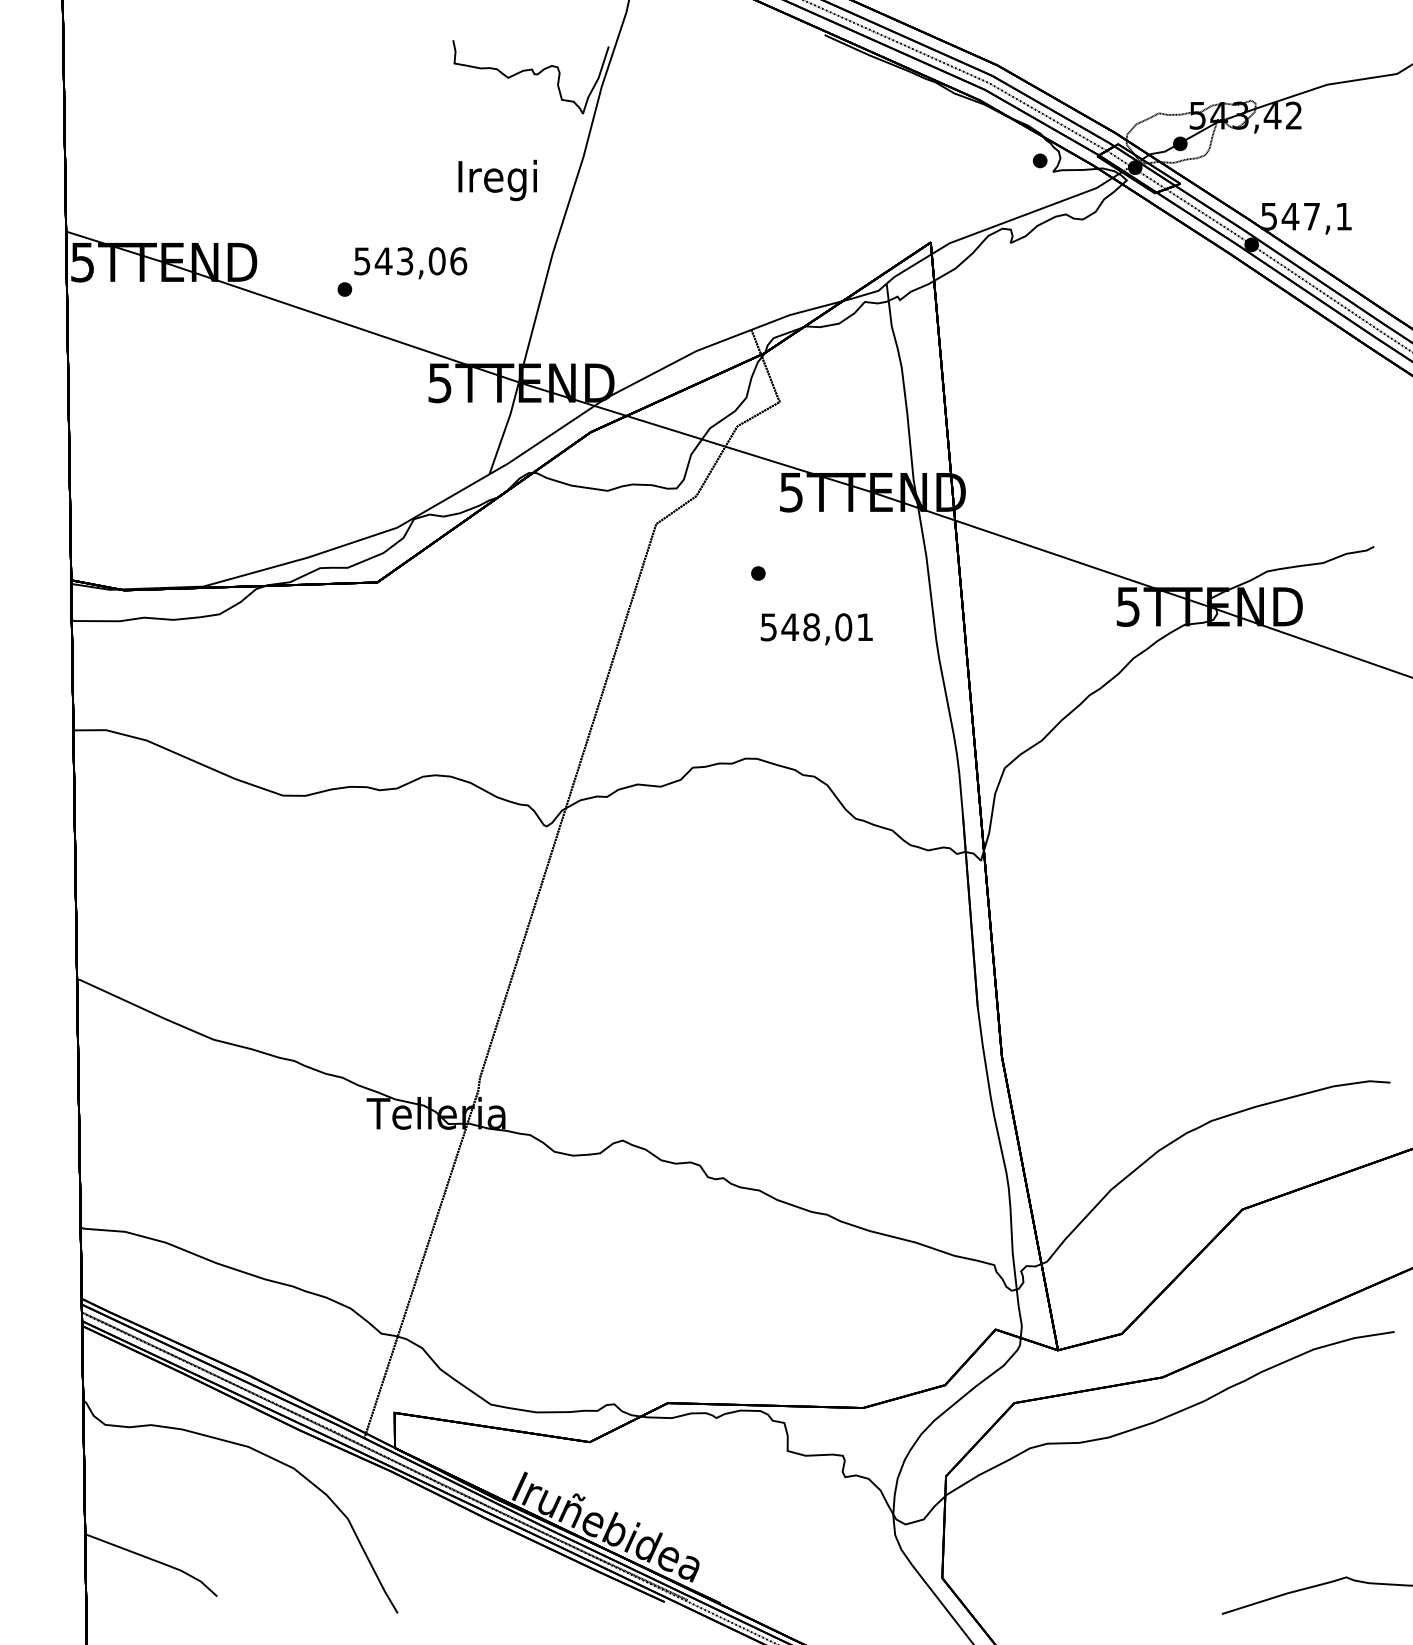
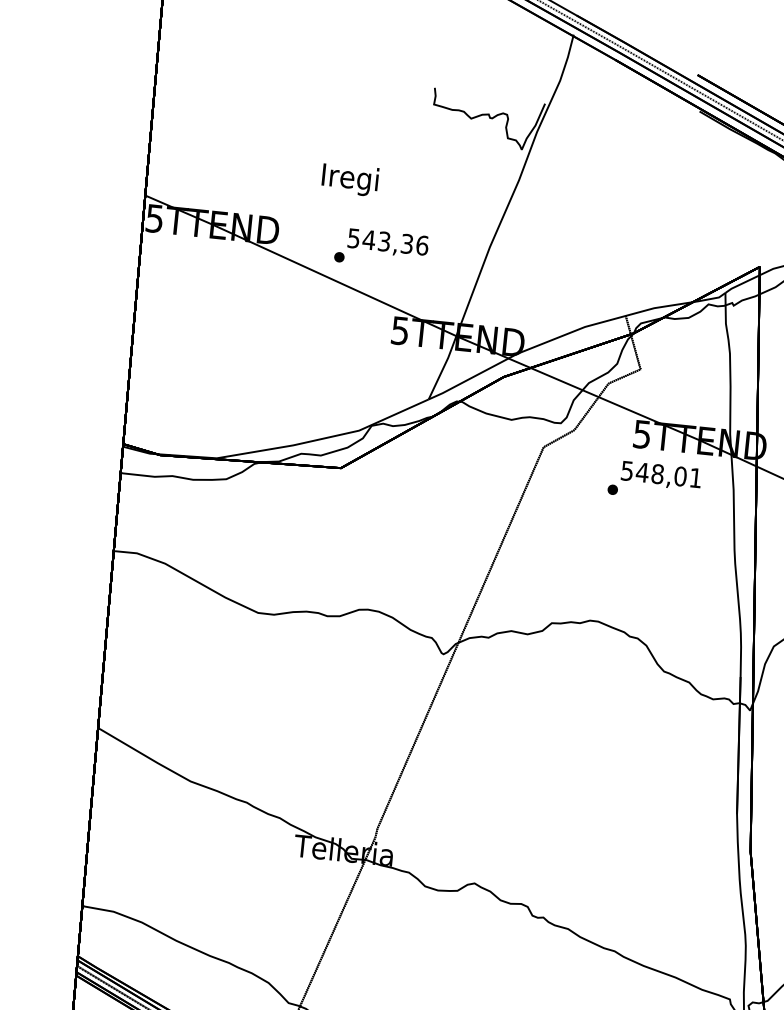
text: (497, 180) -> (349, 179), moved
text: (436, 261) -> (406, 244), 543,06 -> 543,36
text: (816, 629) -> (661, 476), moved

